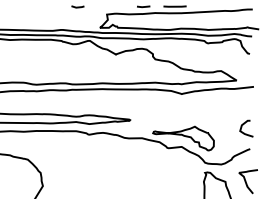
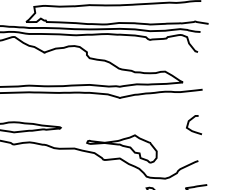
curve: (242, 127) -> (189, 123), moved

